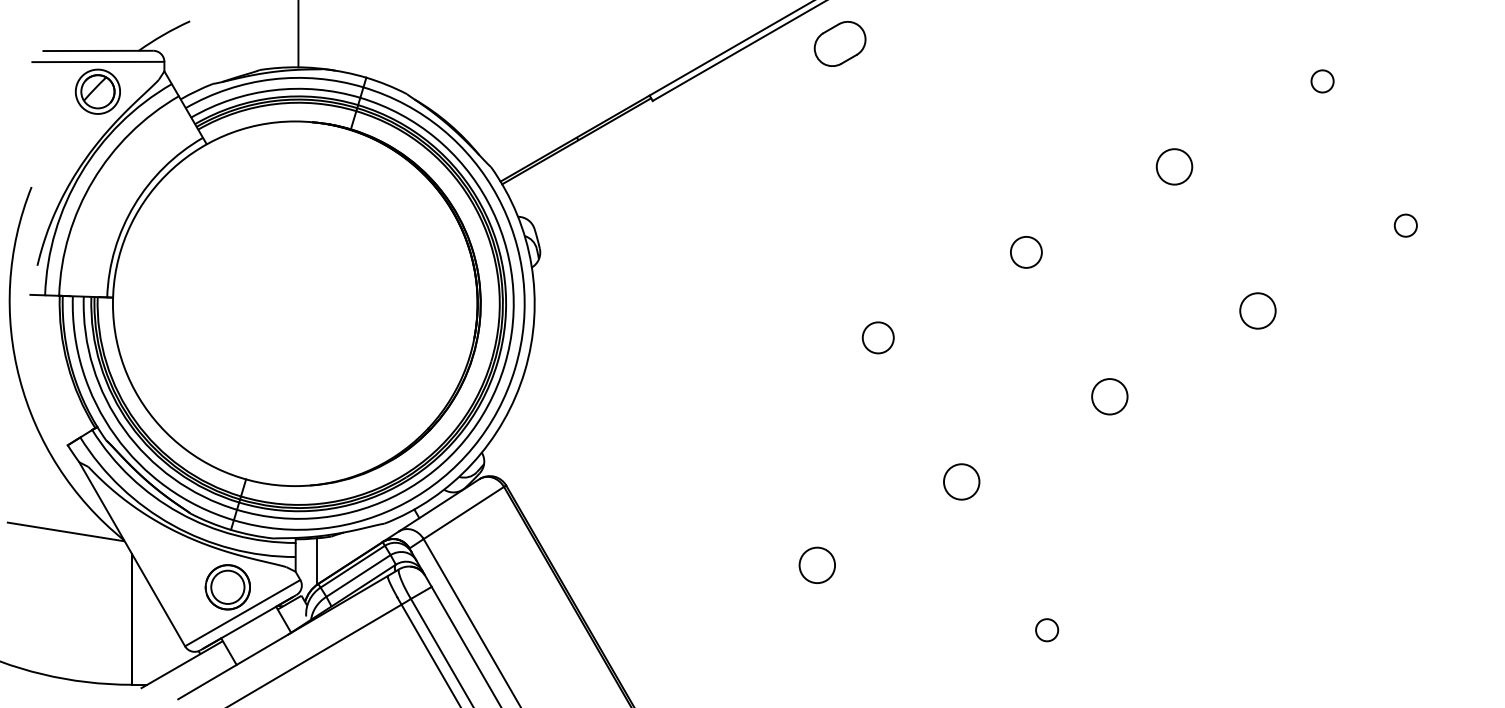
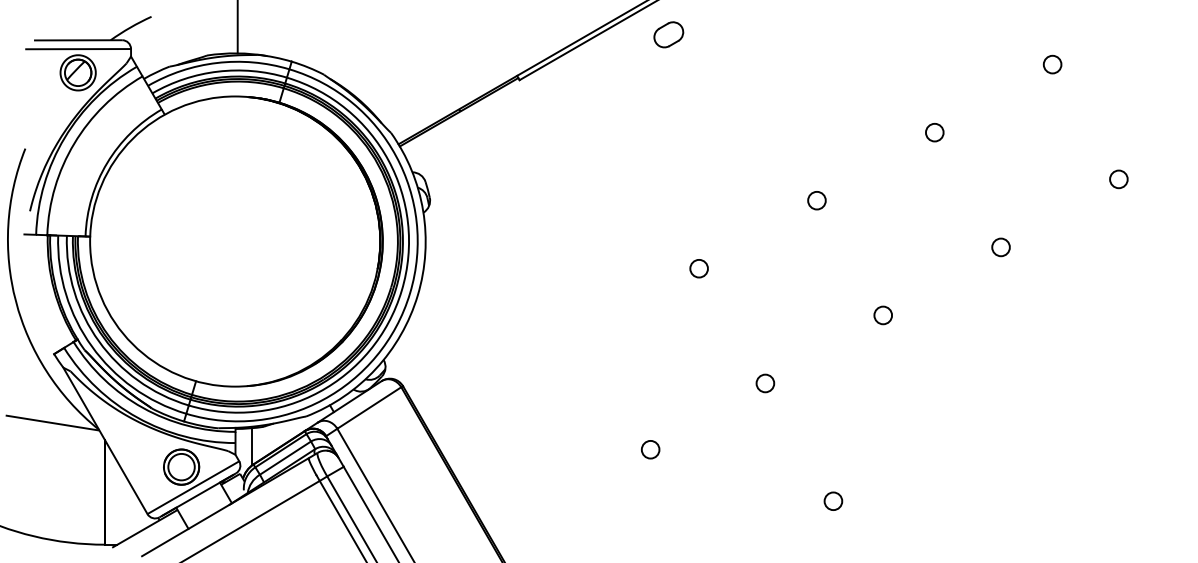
part: (840, 43) -> (669, 34), size x0.71
circle: (1174, 166) -> (934, 132), size x0.62
circle: (1026, 252) -> (817, 200), size x0.71
circle: (1257, 311) -> (1000, 247), size x0.62
circle: (878, 337) -> (699, 268), size x0.71
circle: (1109, 396) -> (883, 315), size x0.62
circle: (961, 482) -> (765, 383), size x0.62
circle: (817, 565) -> (650, 449), size x0.62

